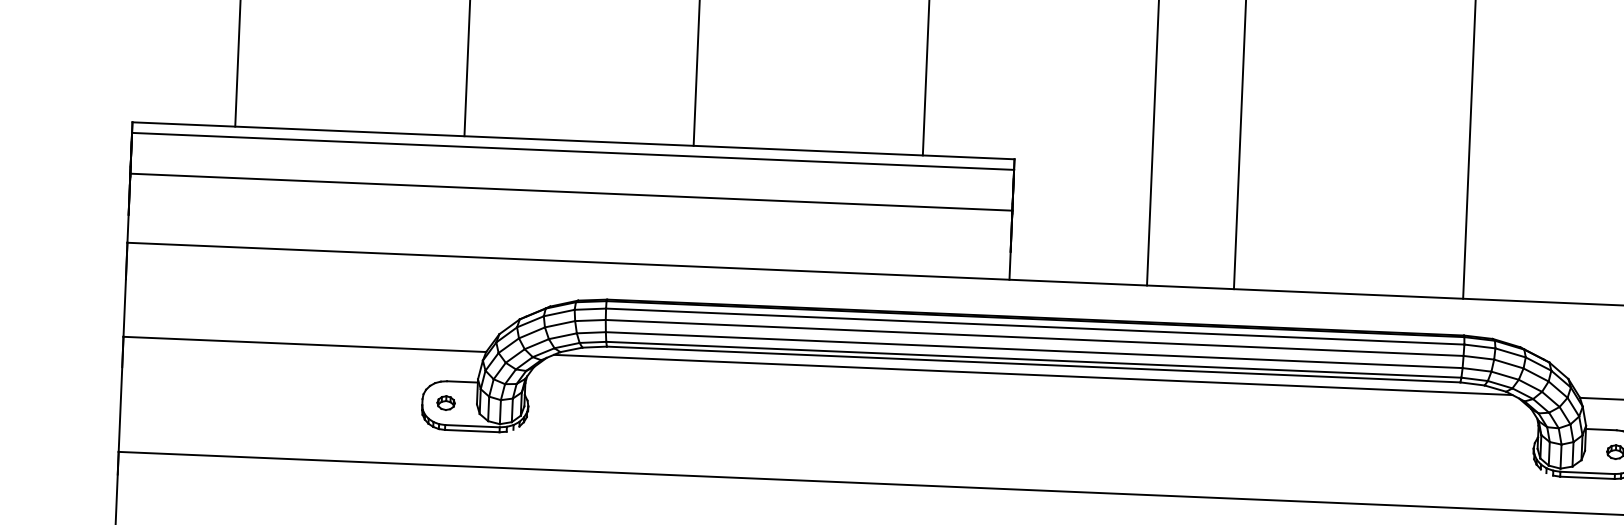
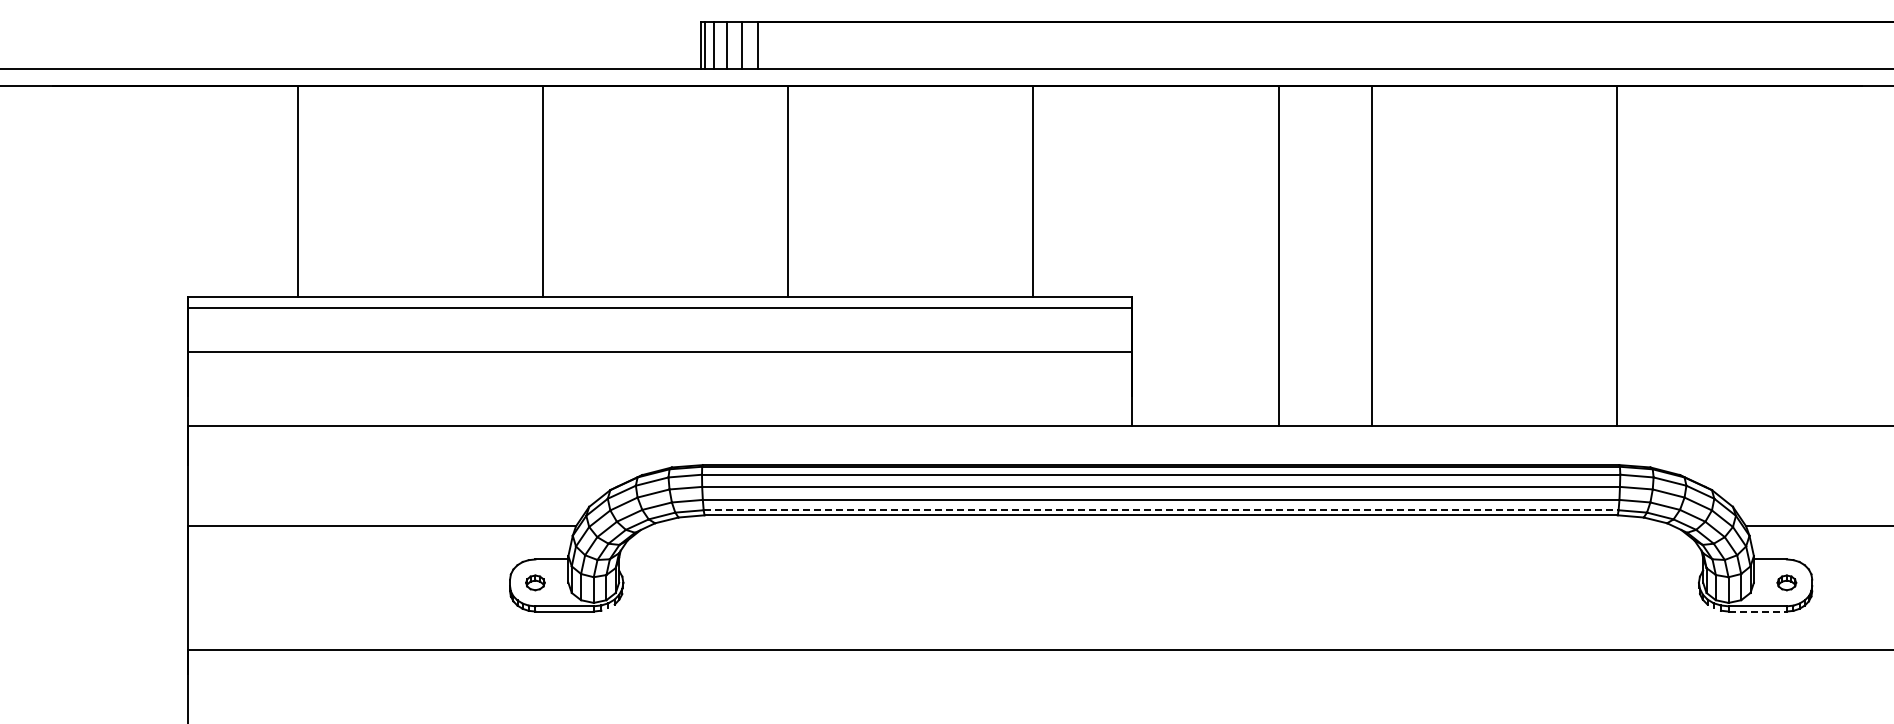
line: (1034, 360) -> (1161, 510), solid -> dashed
line: (1032, 374) -> (1160, 526), removed
line: (1588, 477) -> (1758, 611), solid -> dashed

